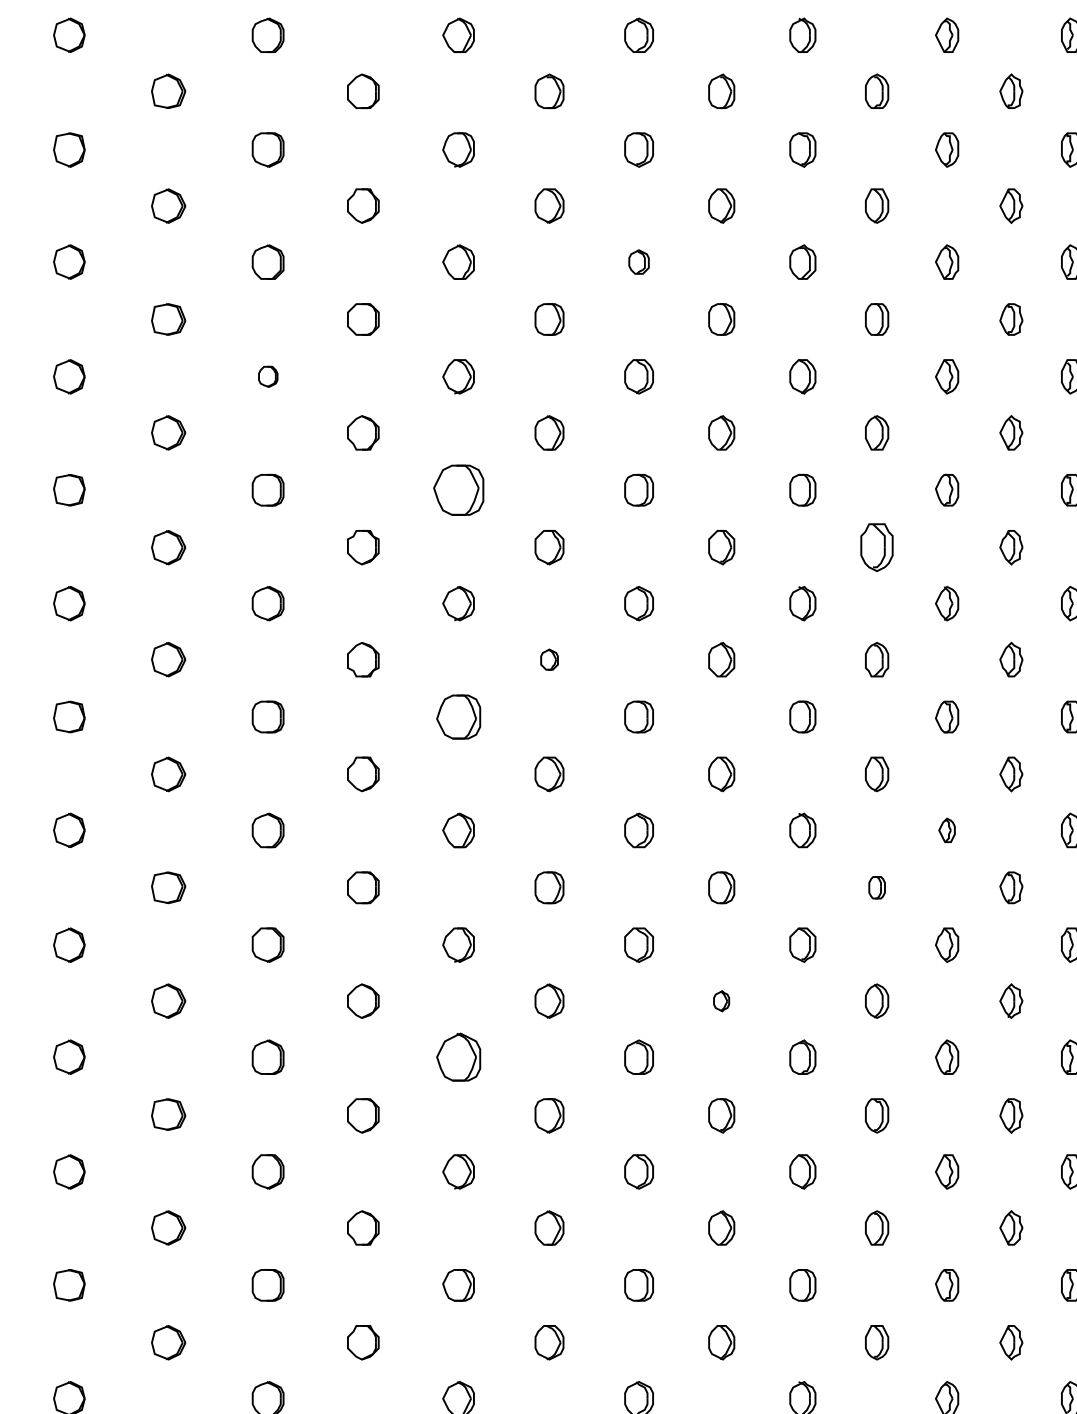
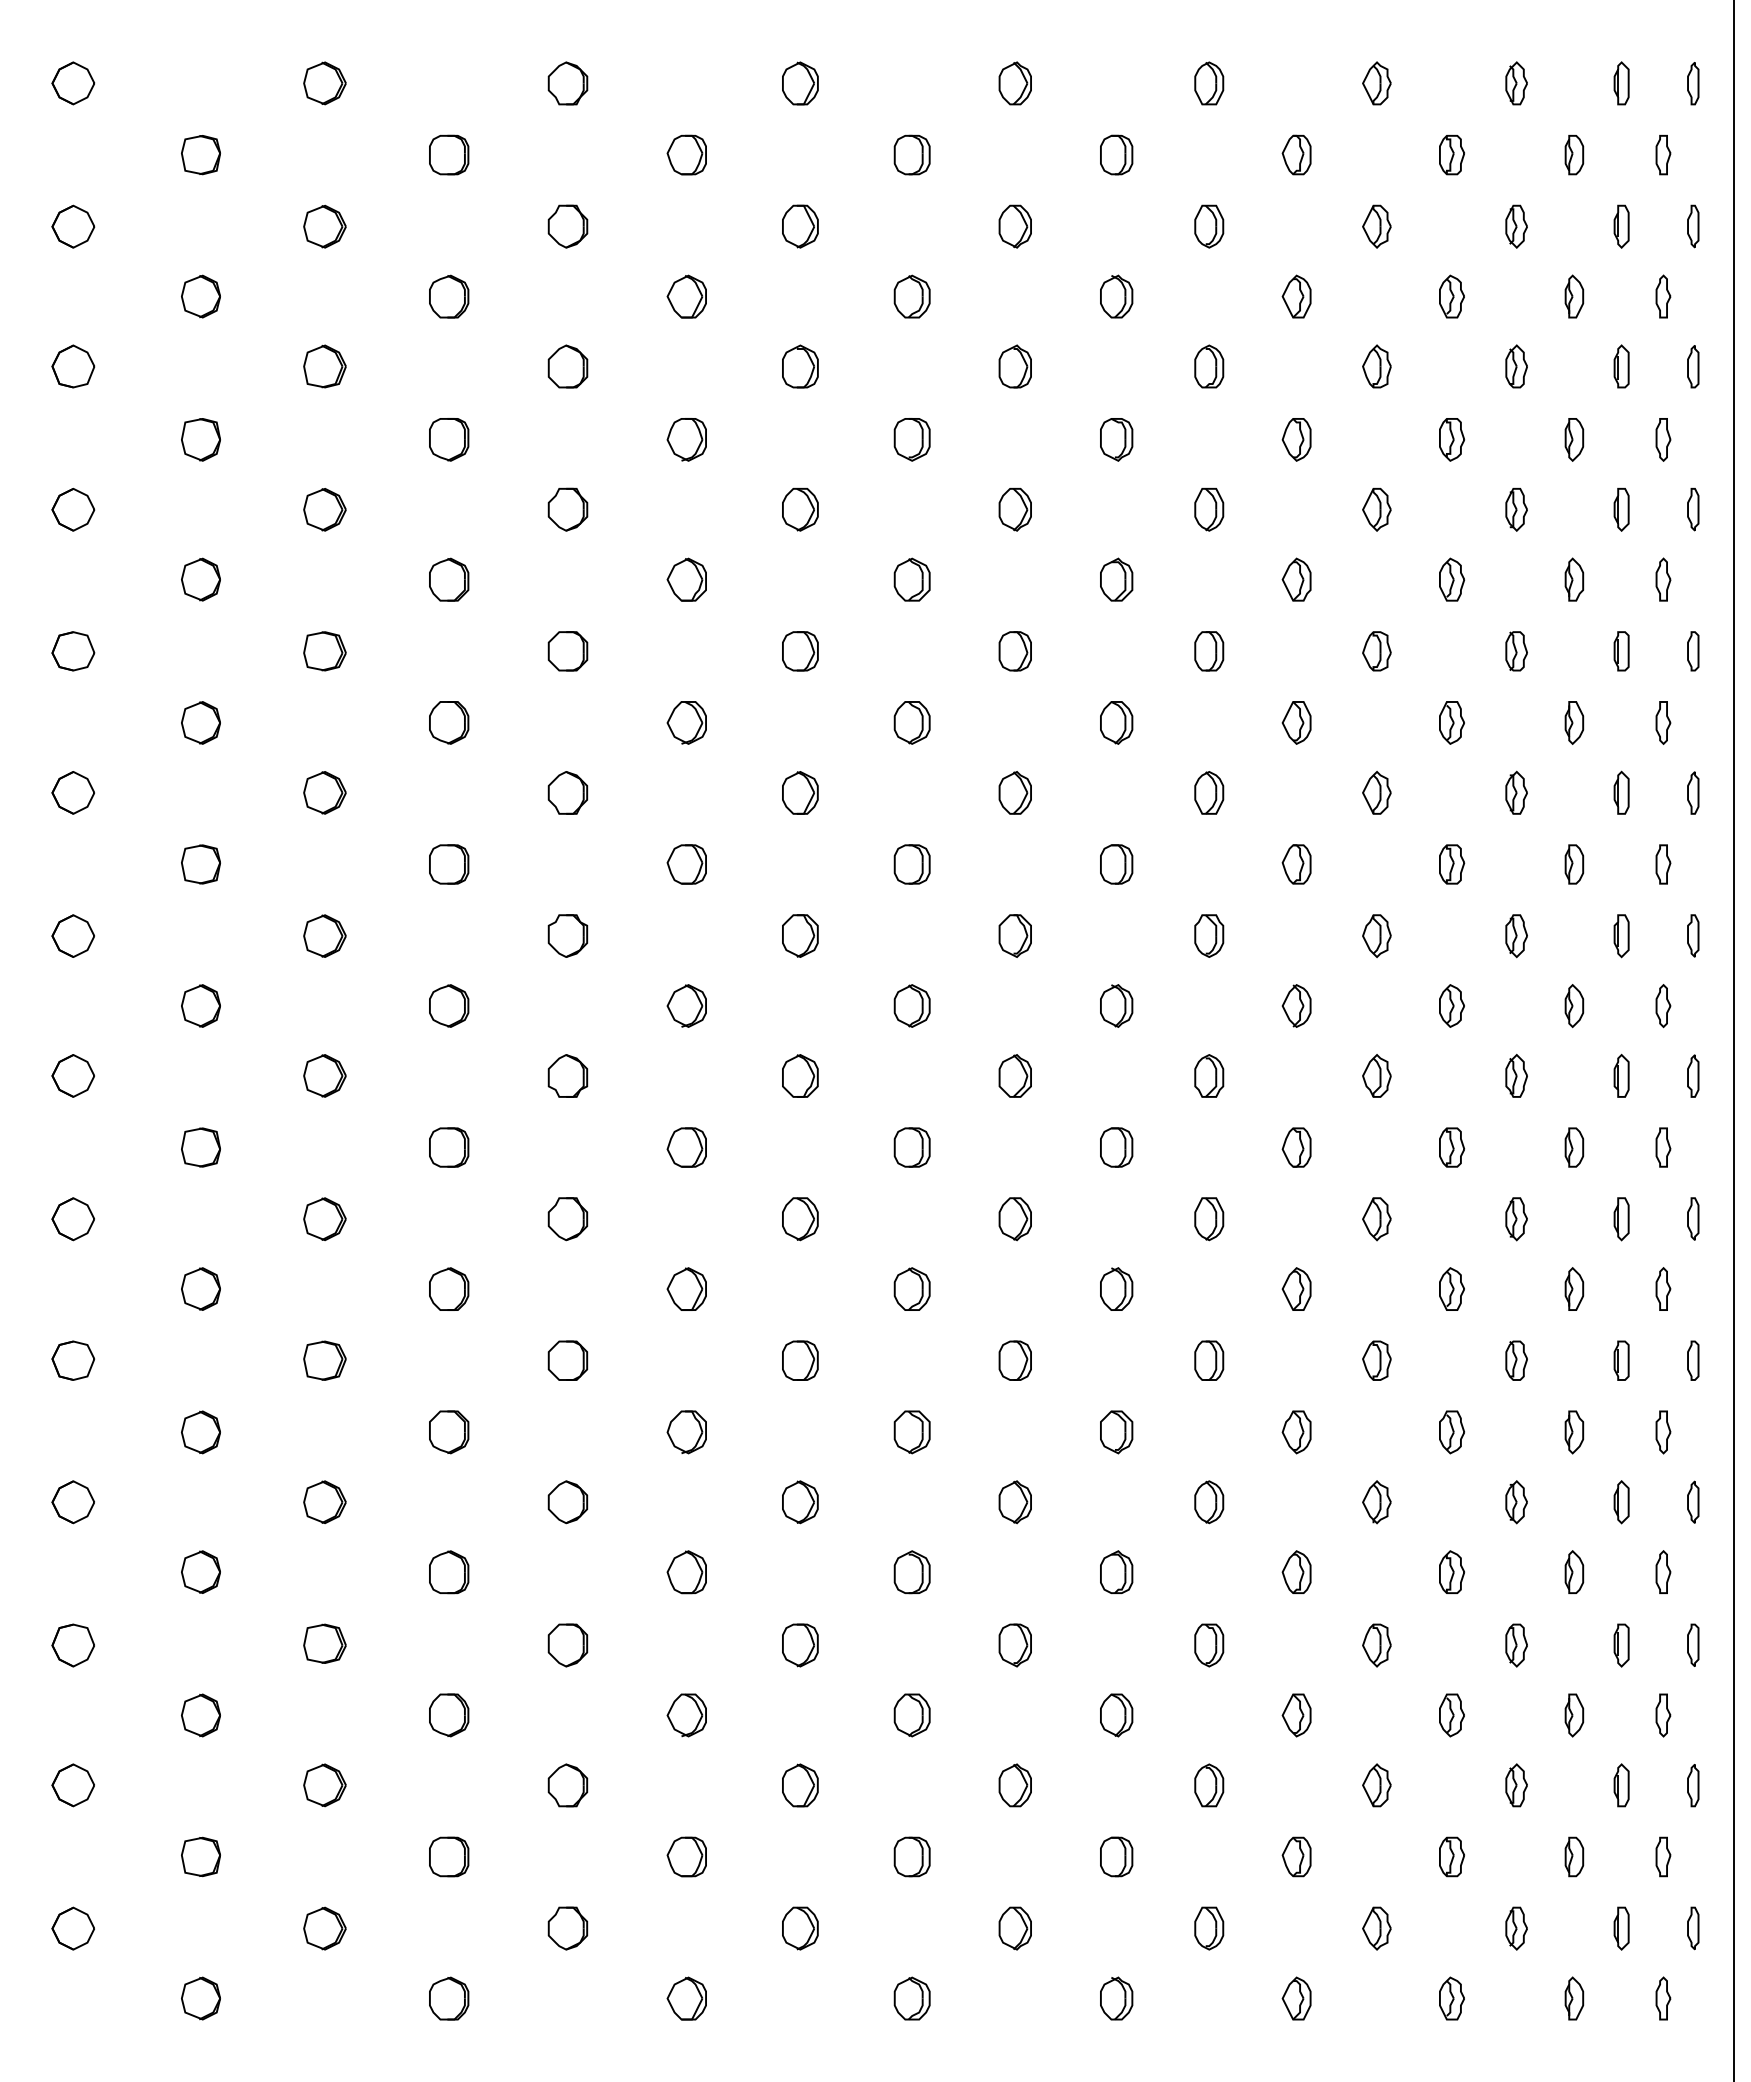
part: (638, 261) -> (911, 579), size x1.43
part: (268, 376) -> (449, 722), size x1.67
part: (458, 490) -> (686, 864), size x0.62
part: (877, 547) -> (1209, 935), size x0.71
part: (549, 659) -> (800, 1075), size x1.67
part: (458, 716) -> (686, 1147), size x0.71
part: (946, 829) -> (1296, 1288), size x1.43
part: (877, 887) -> (1209, 1360), size x1.43
part: (721, 1001) -> (1014, 1502), size x1.67
part: (458, 1057) -> (686, 1572), size x0.71

